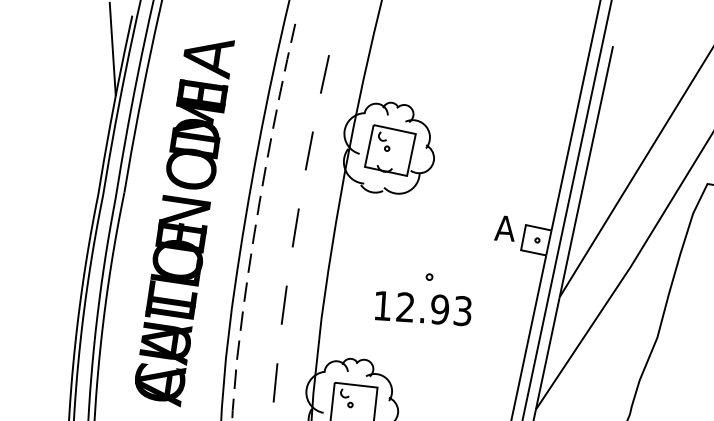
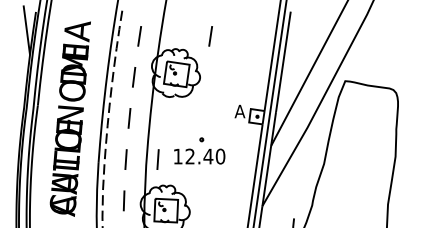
line: (458, 83) -> (210, 36), added
line: (343, 308) -> (157, 159), added
text: (451, 310) -> (214, 156), 12.93 -> 12.40

